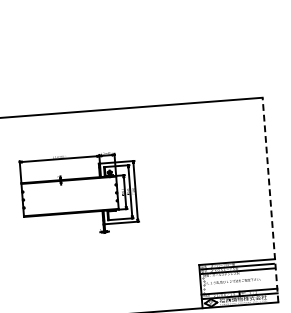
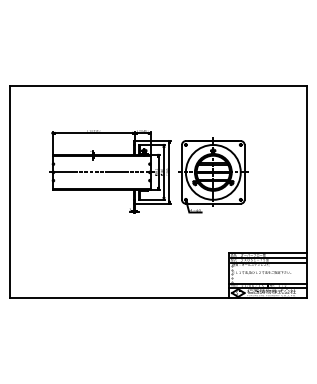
part: (178, 191) -> (213, 175), added
line: (69, 196) -> (101, 172), added
line: (270, 200) -> (307, 192), dashed -> solid

